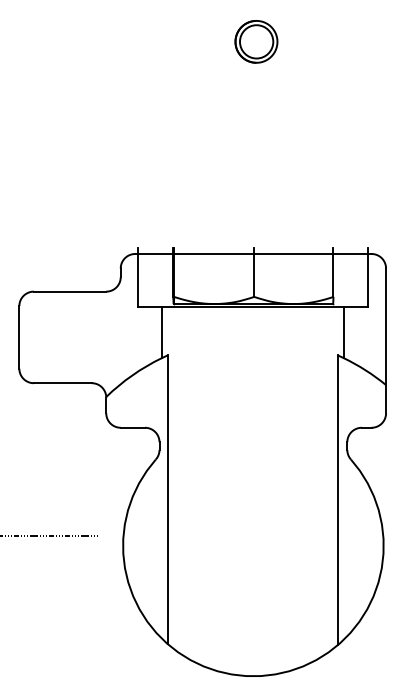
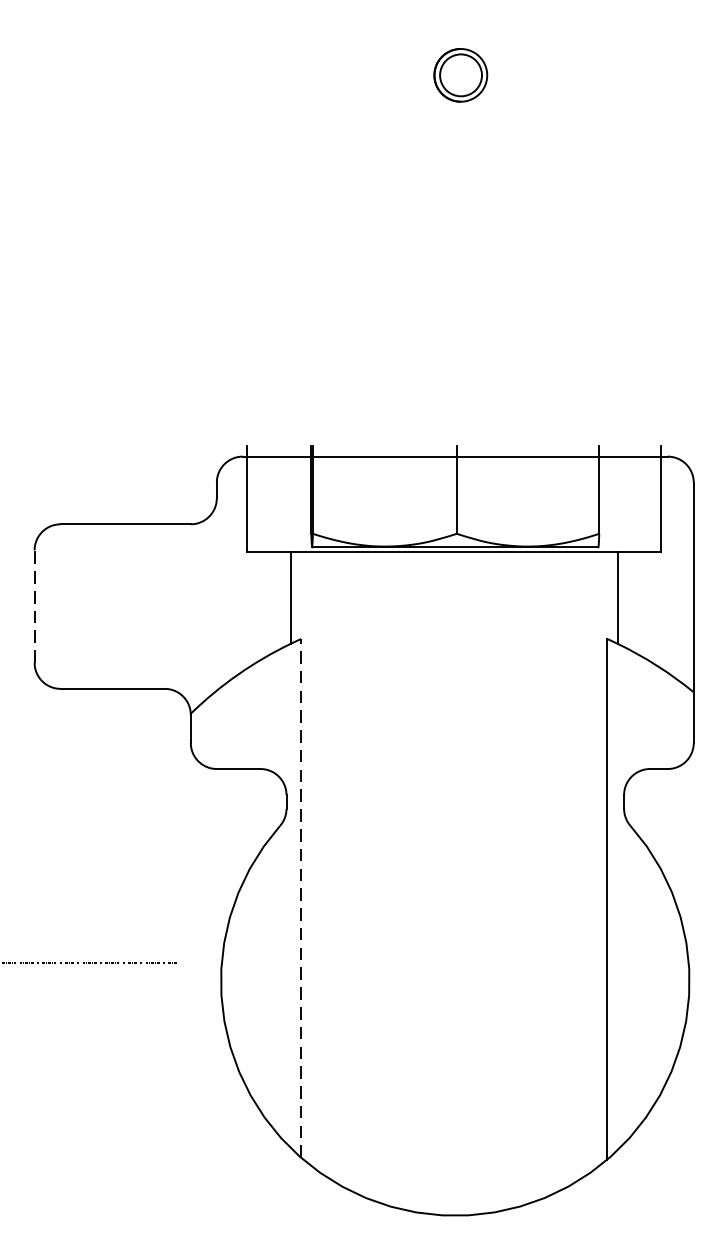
part: (256, 41) -> (460, 74), size x0.7
line: (19, 336) -> (34, 604), solid -> dashed
line: (167, 499) -> (300, 897), solid -> dashed

